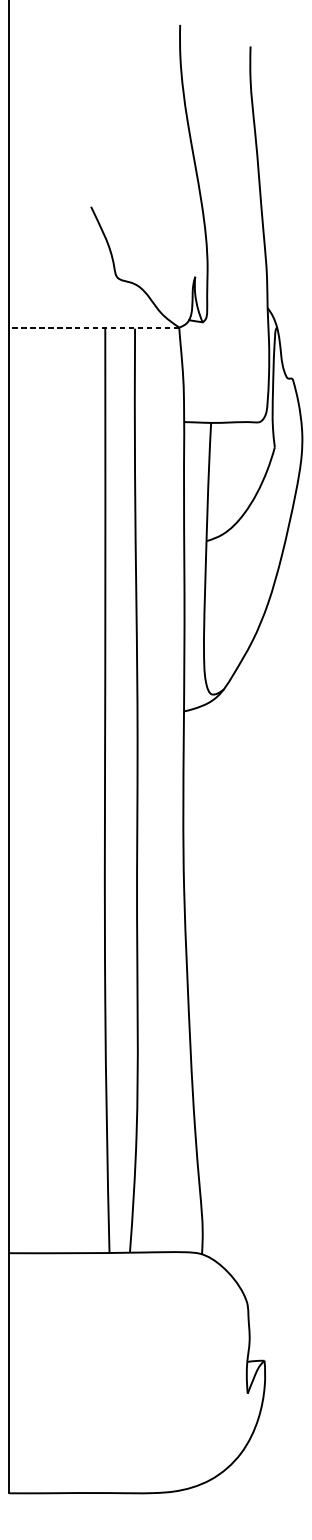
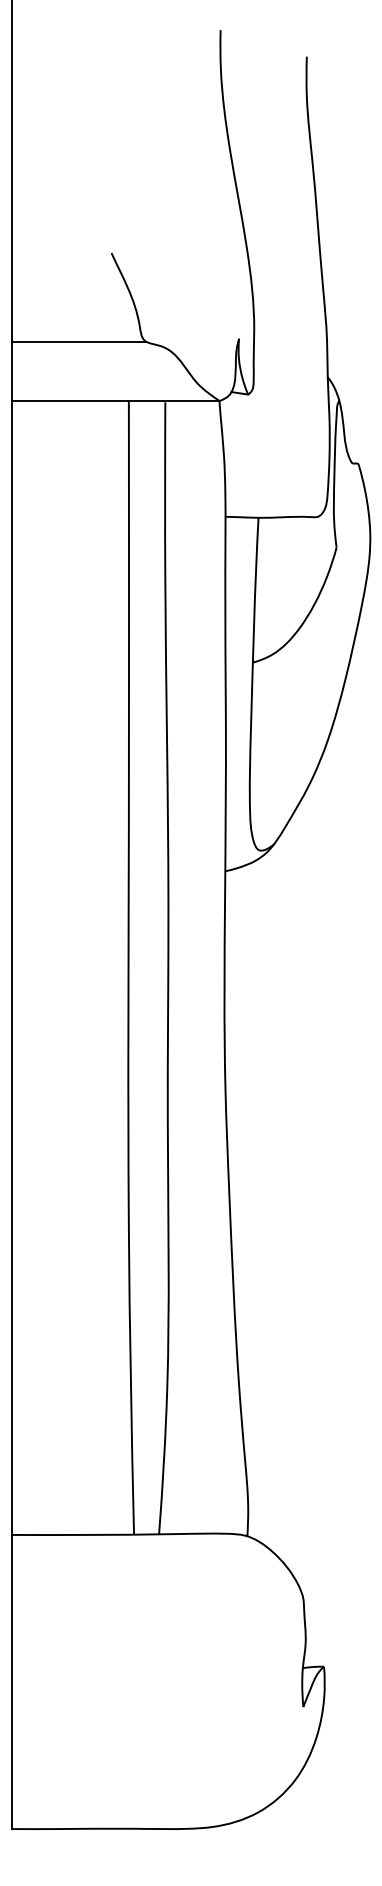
line: (64, 278) -> (78, 341), added
line: (94, 327) -> (115, 400), dashed -> solid

